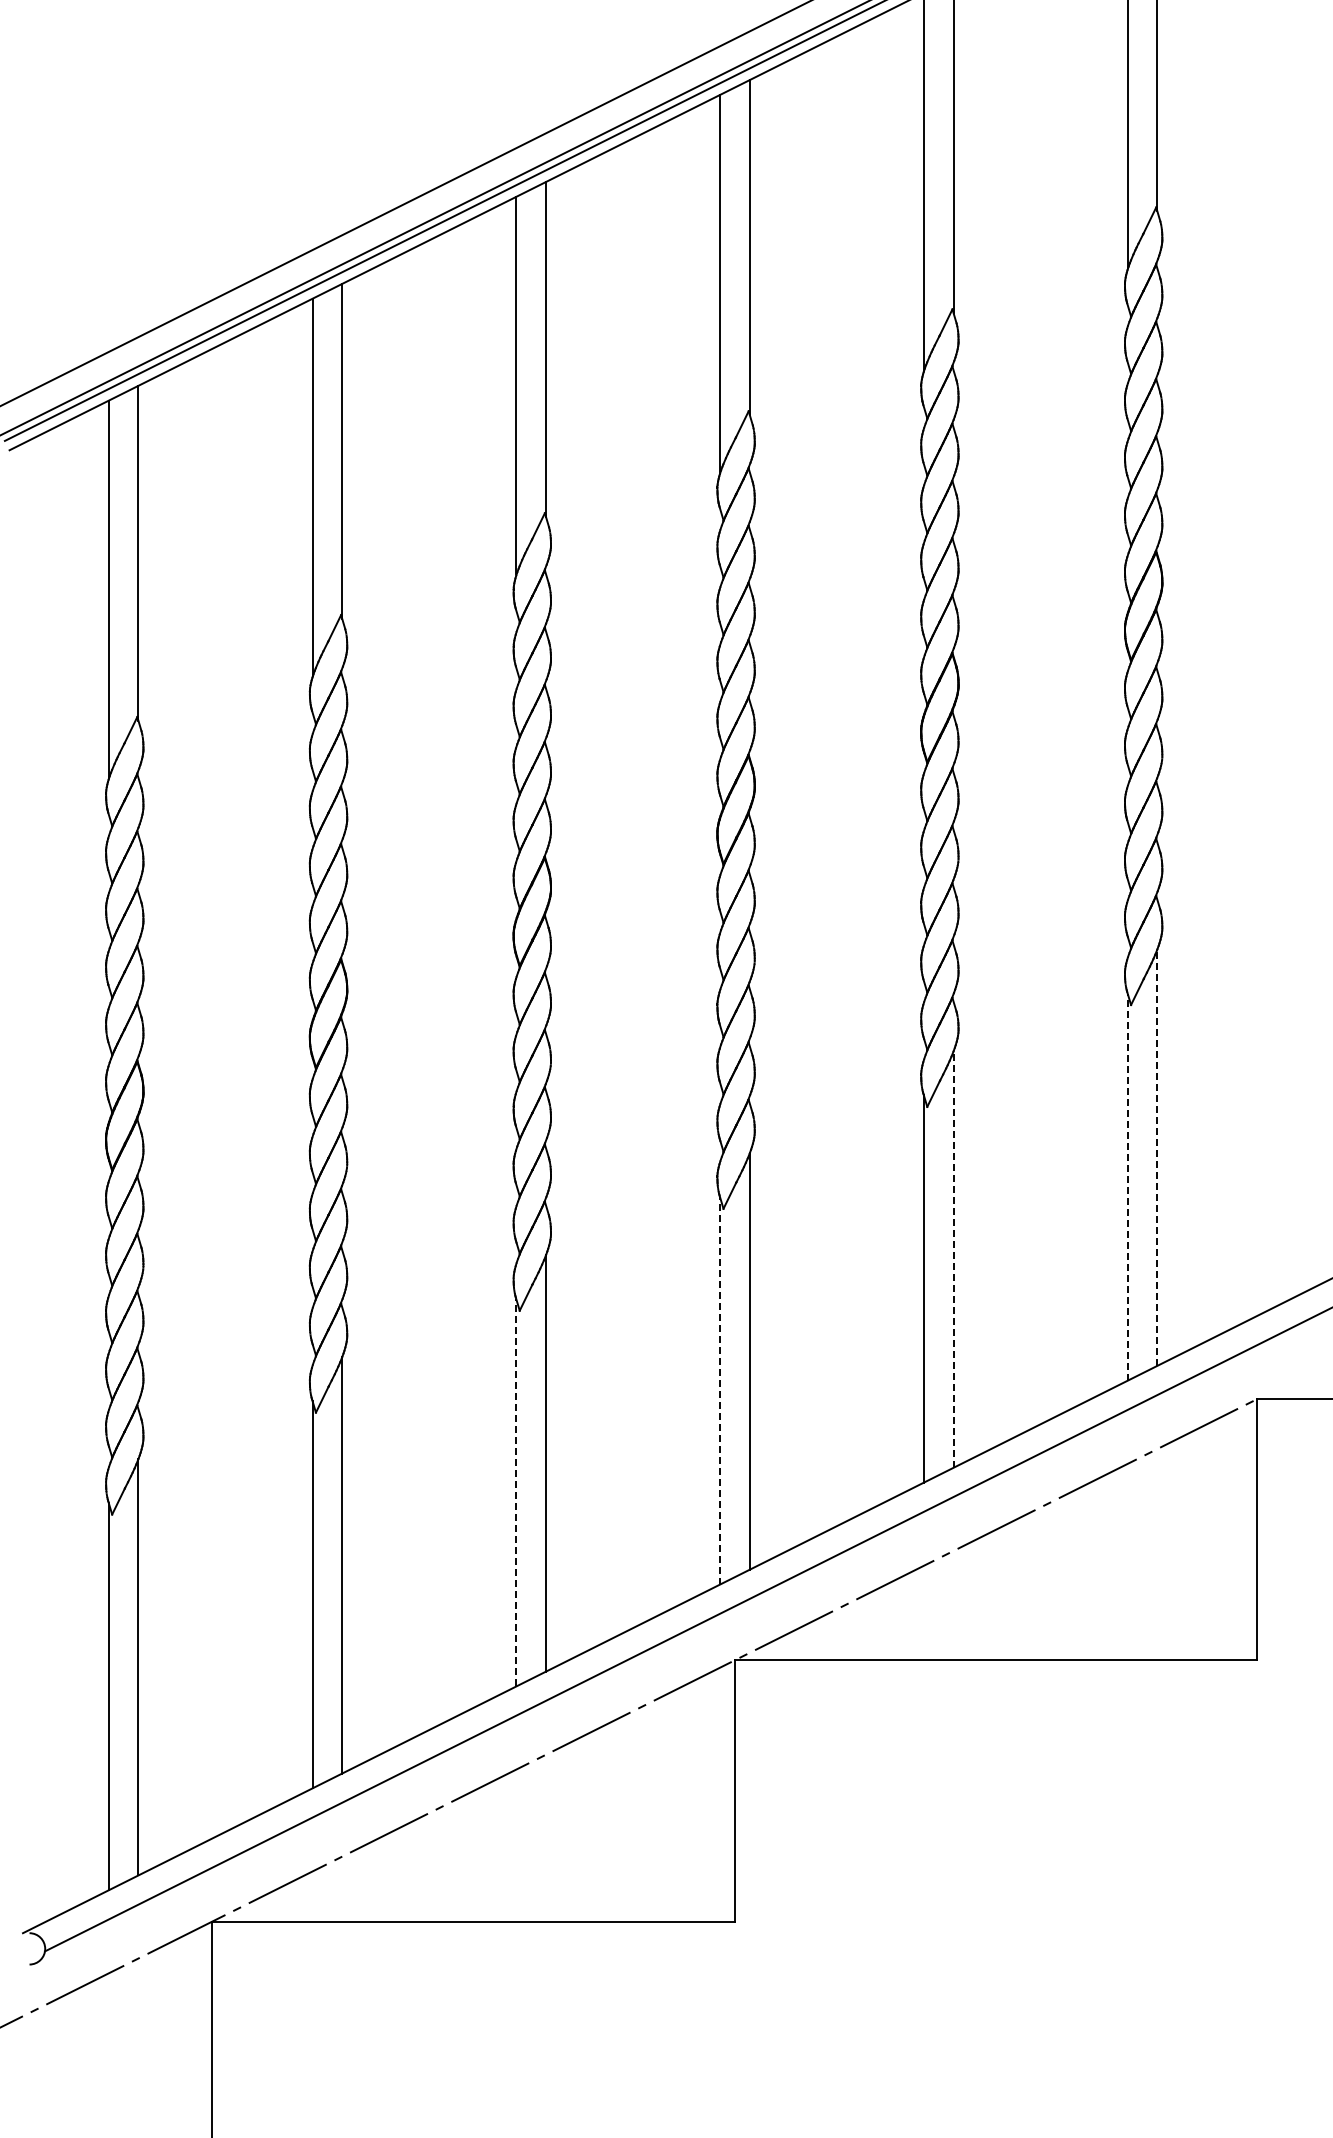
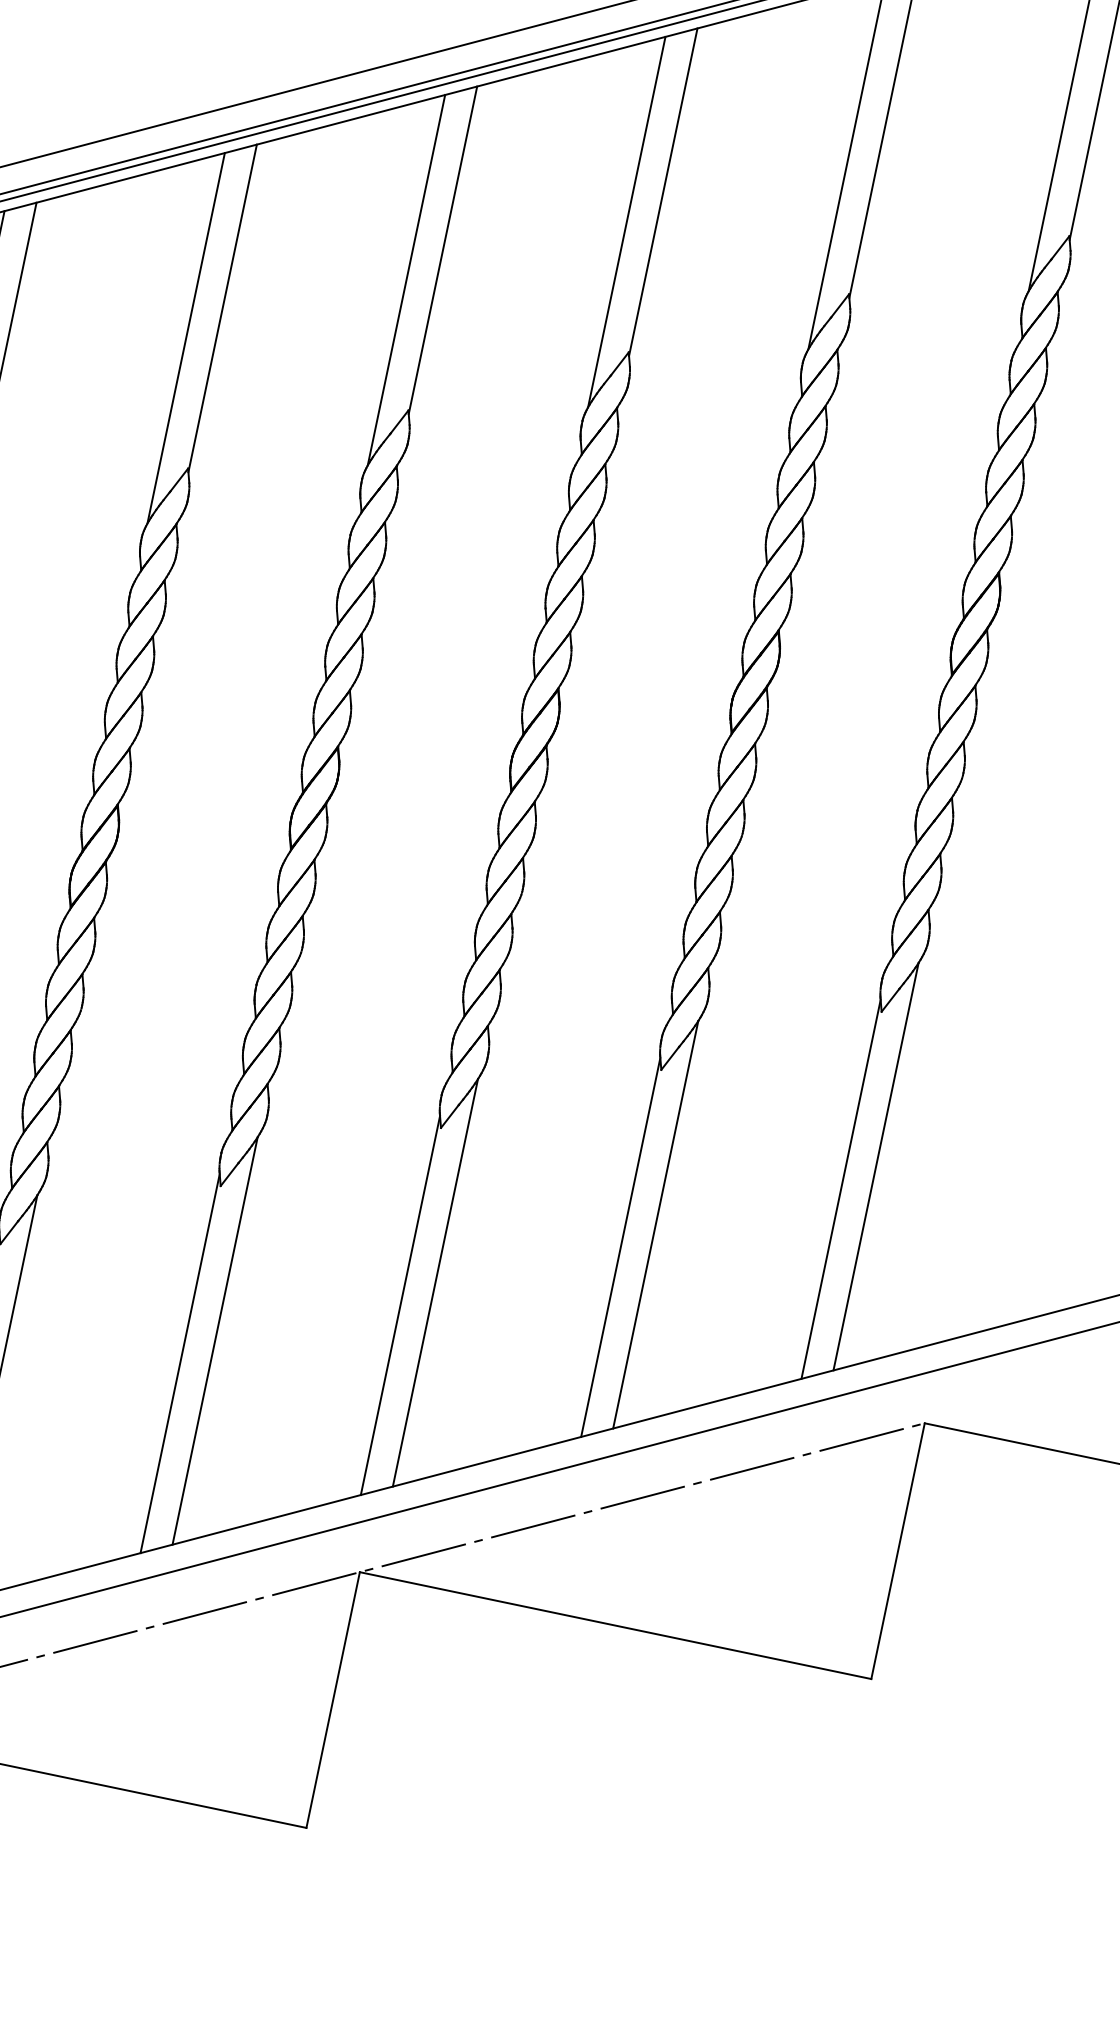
line: (1157, 1157) -> (876, 1166), dashed -> solid
line: (1127, 1187) -> (840, 1189), dashed -> solid
line: (953, 1259) -> (655, 1224), dashed -> solid
line: (720, 1390) -> (400, 1305), dashed -> solid
line: (516, 1492) -> (180, 1363), dashed -> solid

